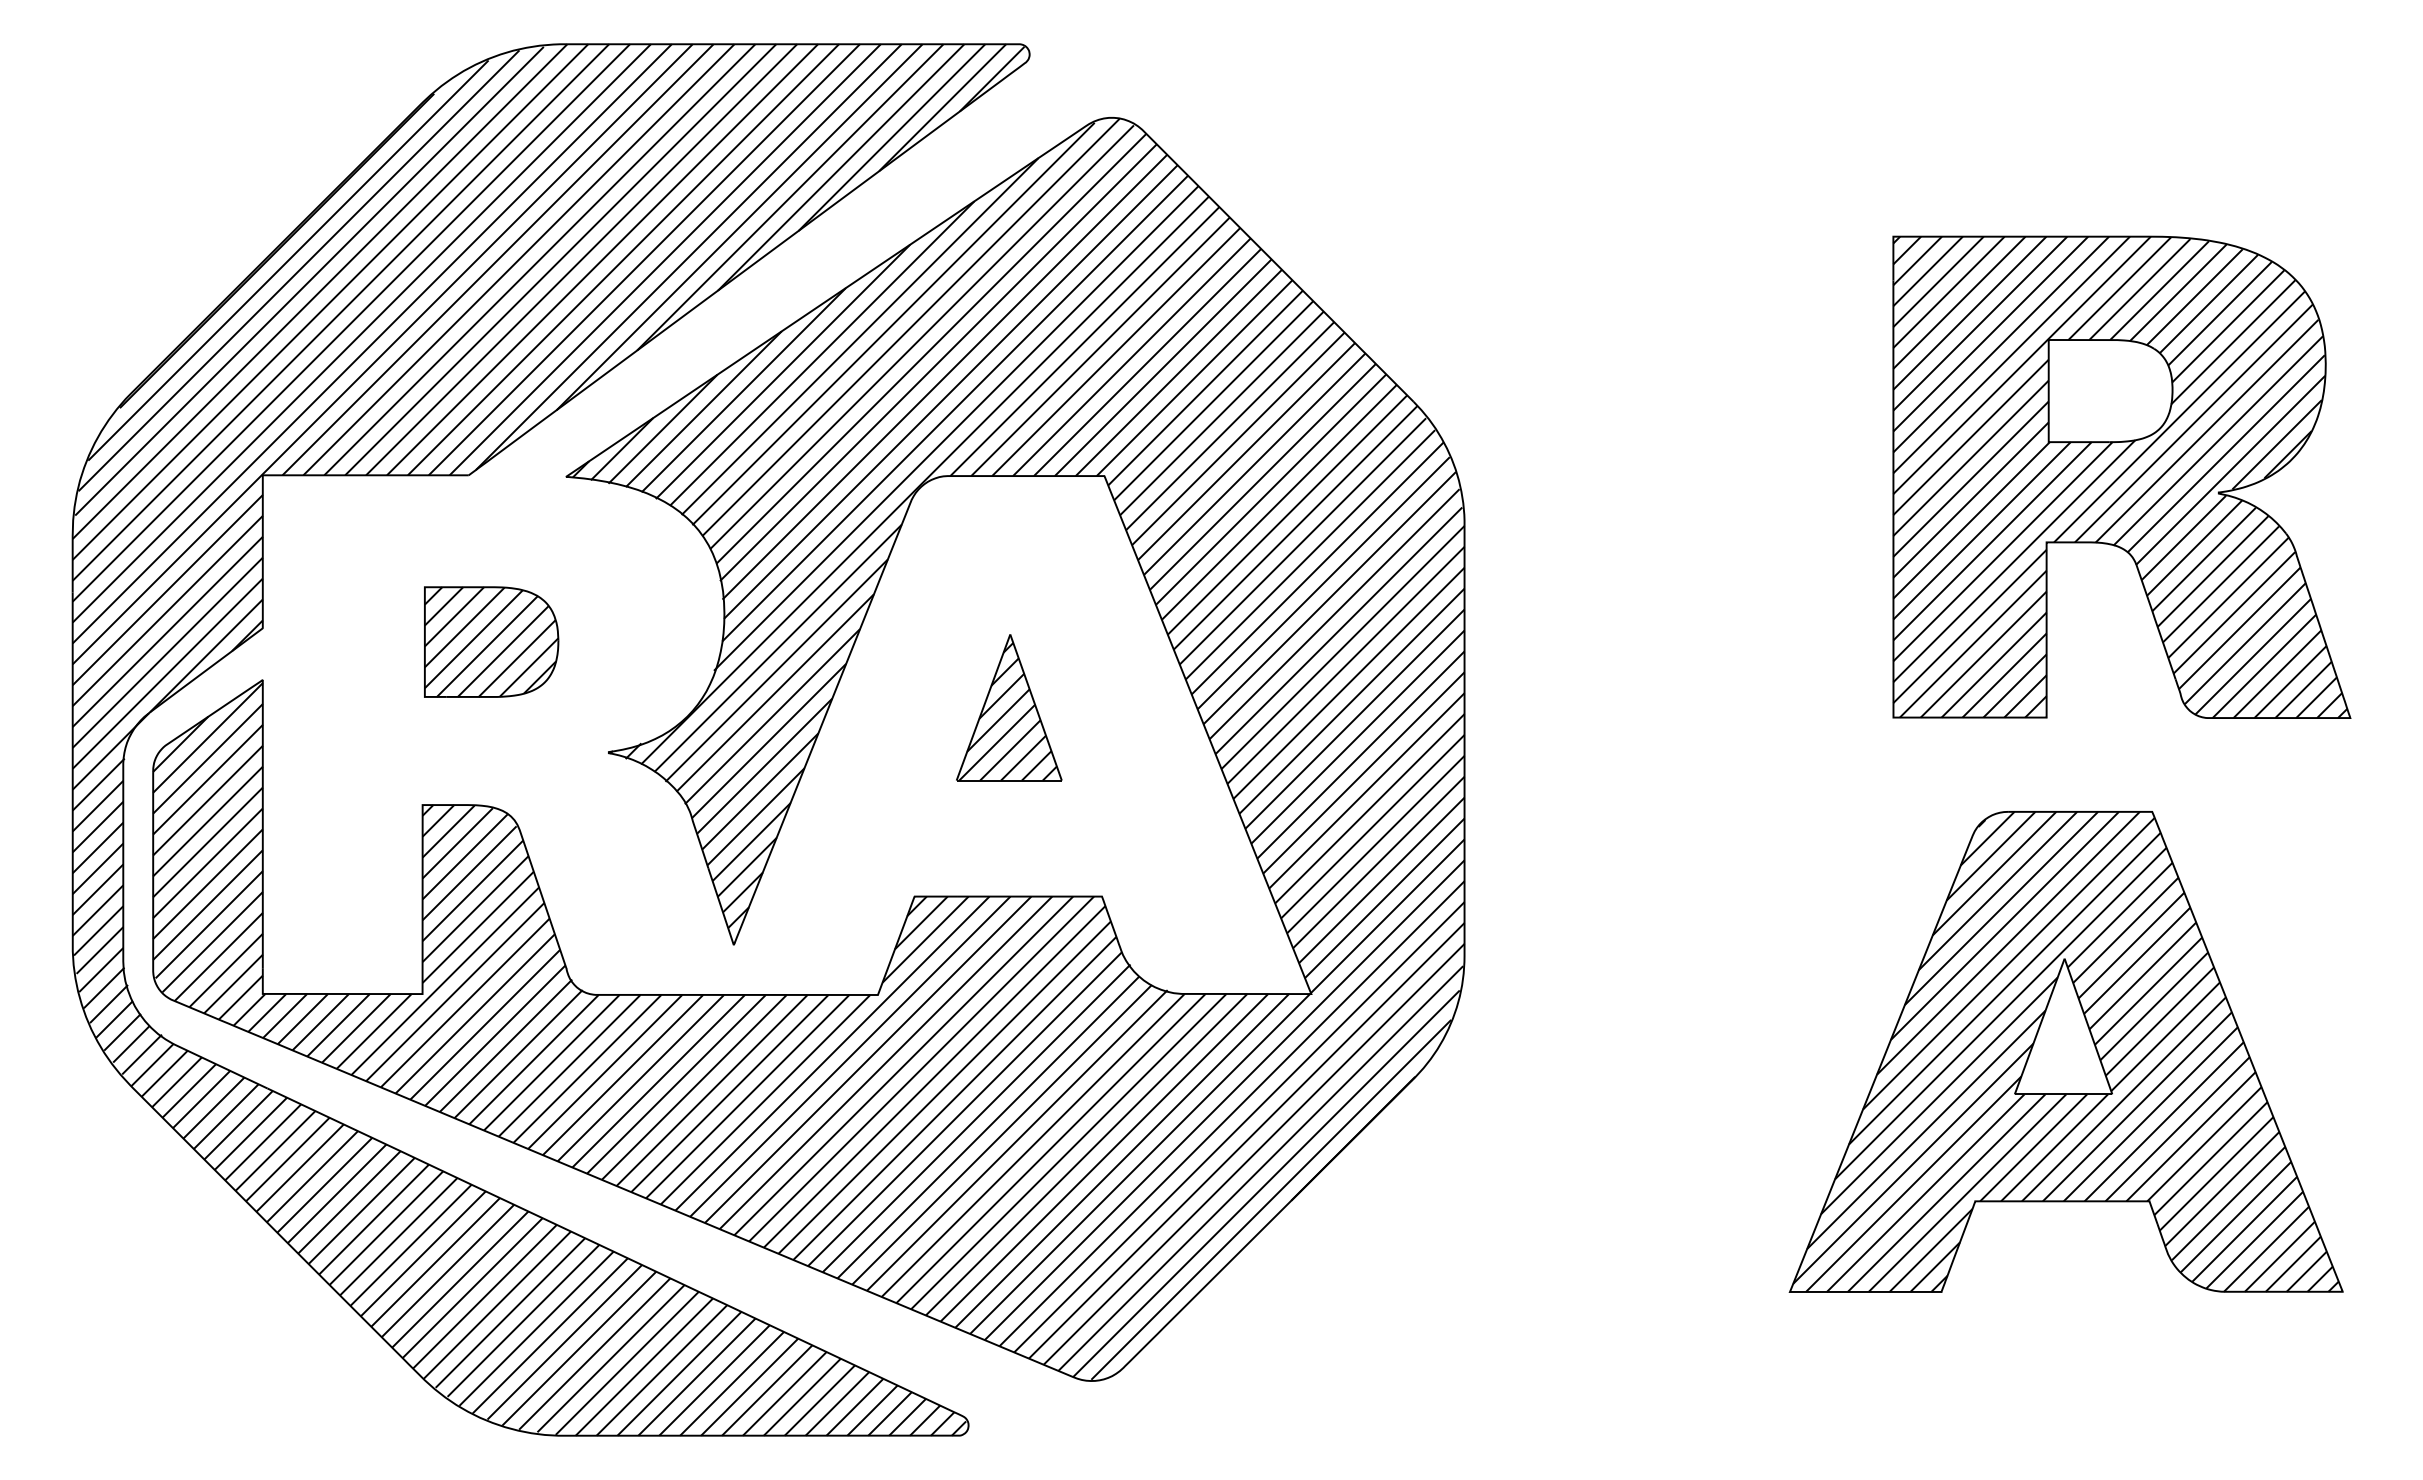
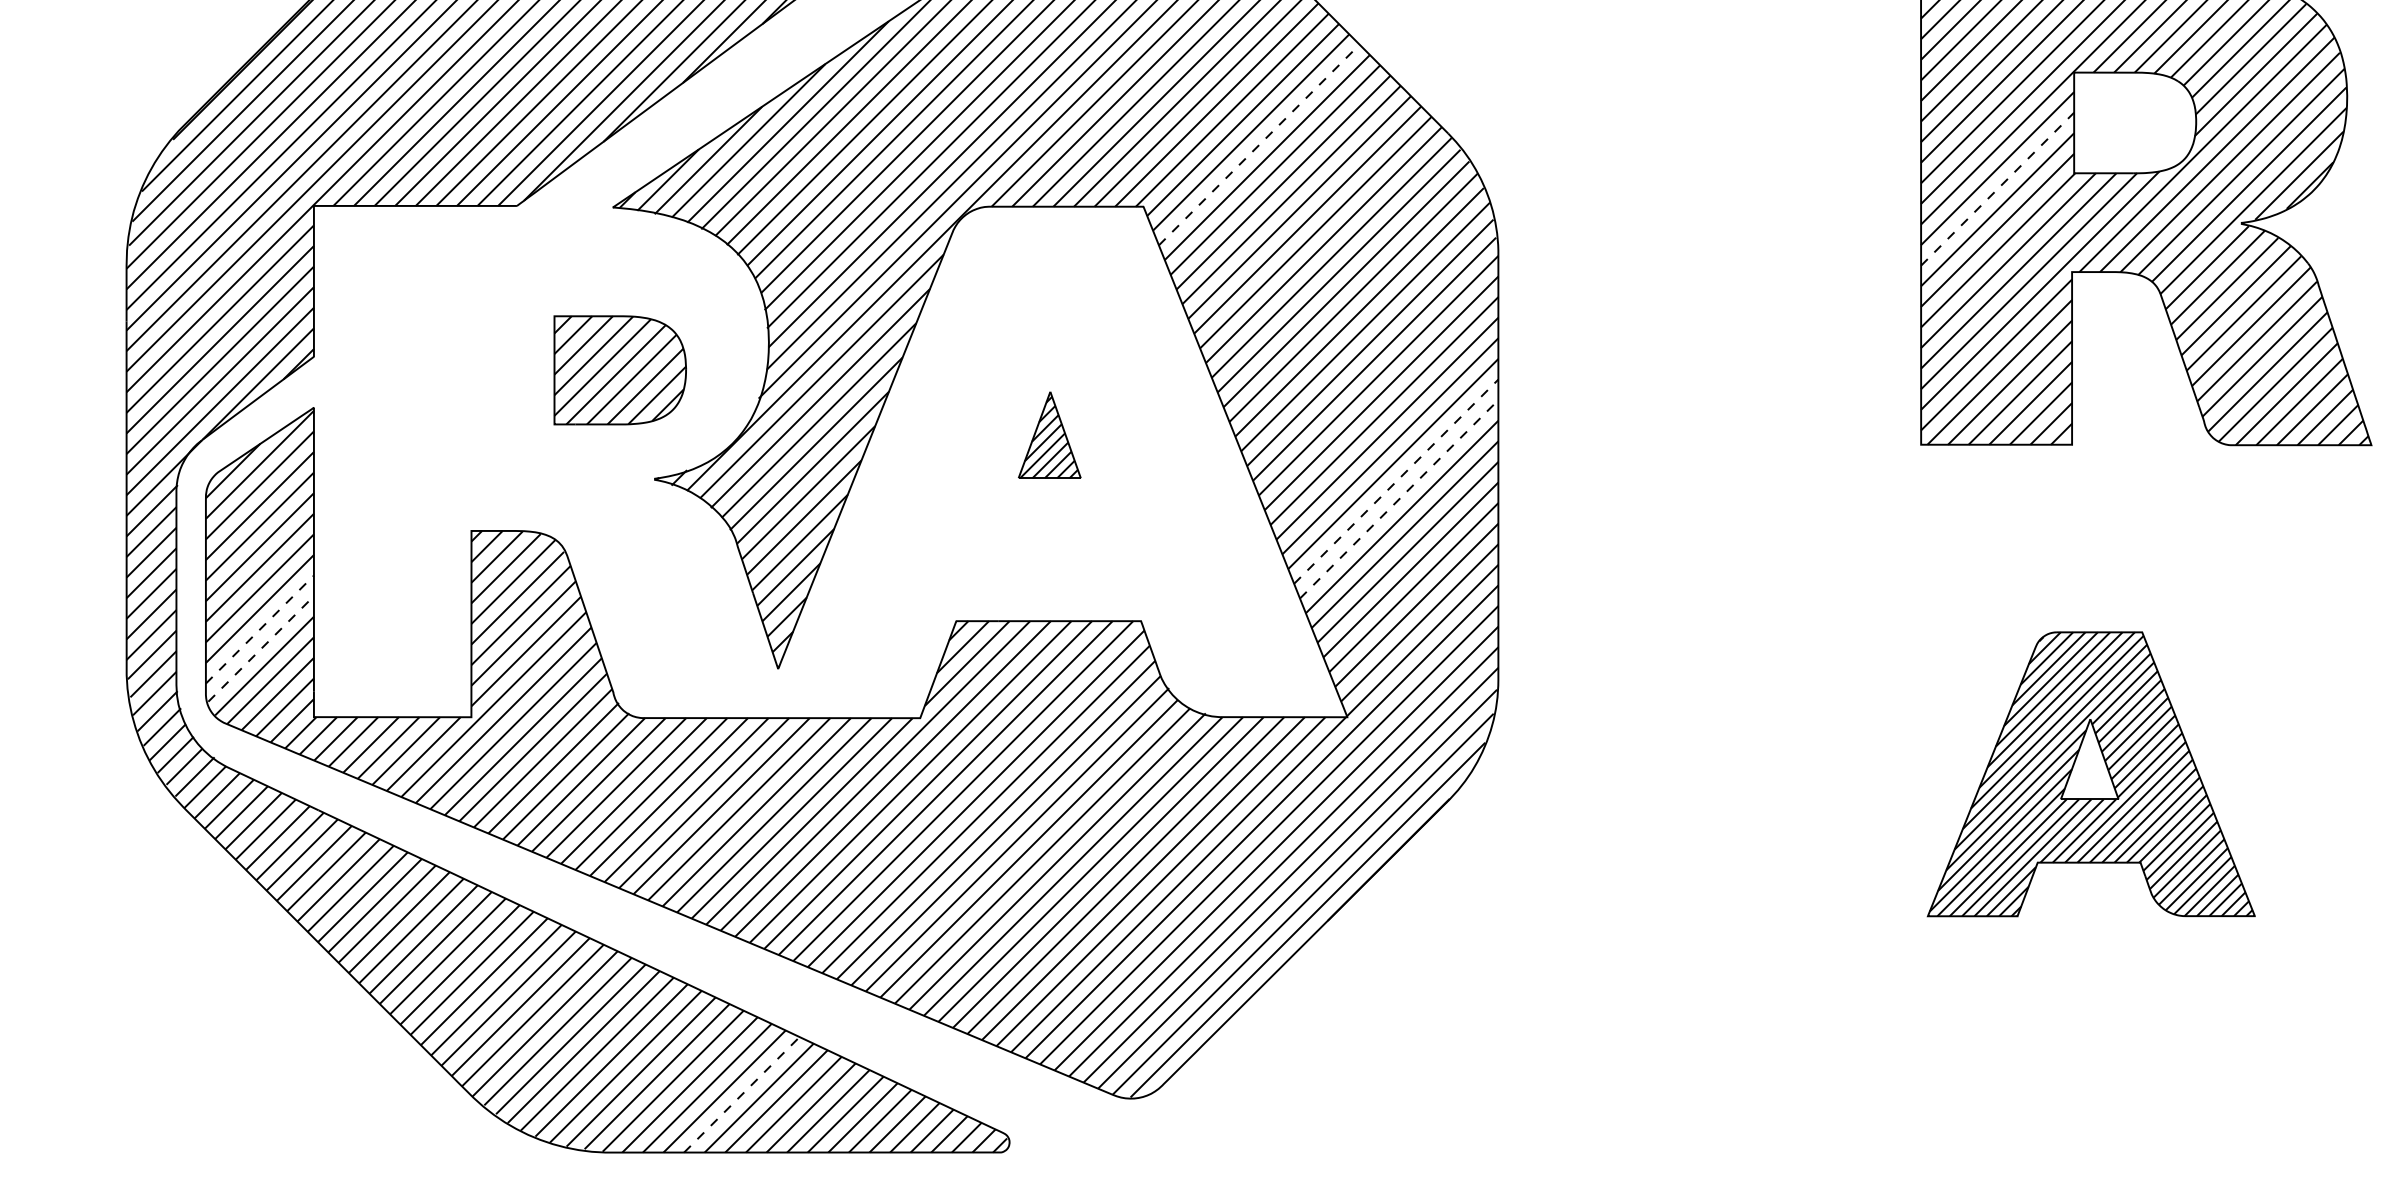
line: (1221, 413) -> (1258, 145), solid -> dashed
line: (1971, 458) -> (1998, 189), solid -> dashed
part: (491, 641) -> (620, 369), moved
part: (1009, 707) -> (1049, 434), size x0.6
line: (1360, 755) -> (1395, 482), solid -> dashed
line: (1364, 772) -> (1399, 498), solid -> dashed
line: (208, 905) -> (260, 629), solid -> dashed
line: (209, 924) -> (261, 648), solid -> dashed
part: (2065, 1051) -> (2090, 773), size x0.6
line: (696, 1377) -> (741, 1095), solid -> dashed

